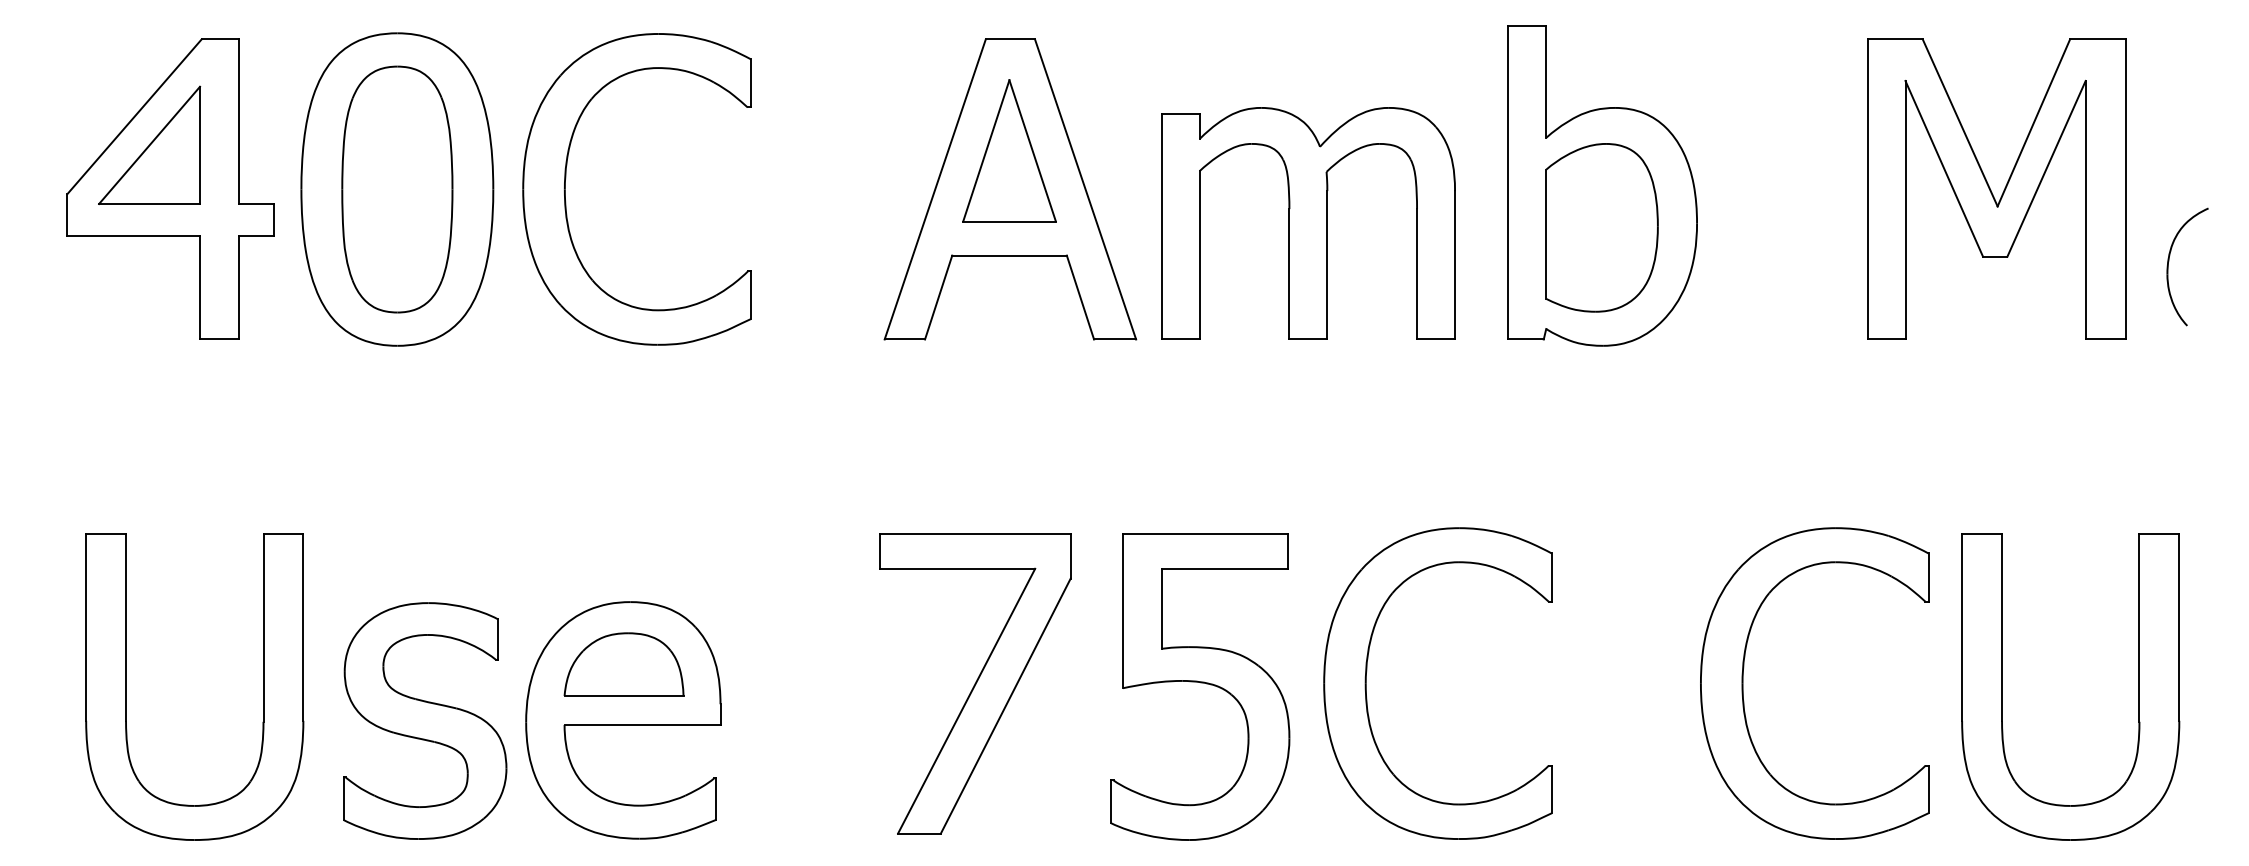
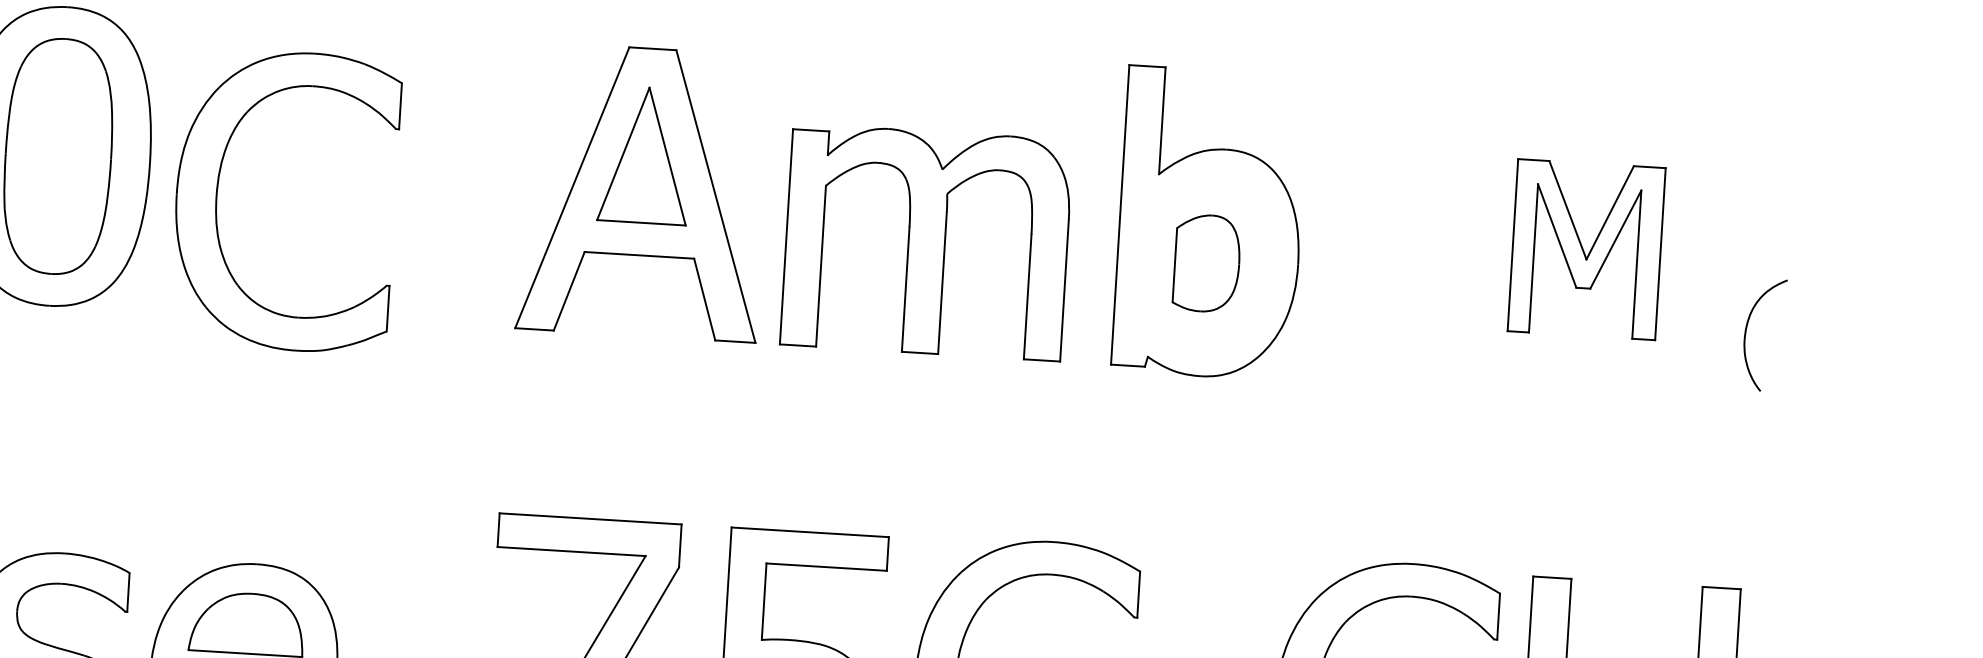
part: (566, 178) -> (218, 186), moved
part: (1996, 188) -> (1586, 248), size x0.6
part: (1601, 227) -> (1206, 263), size x0.6

